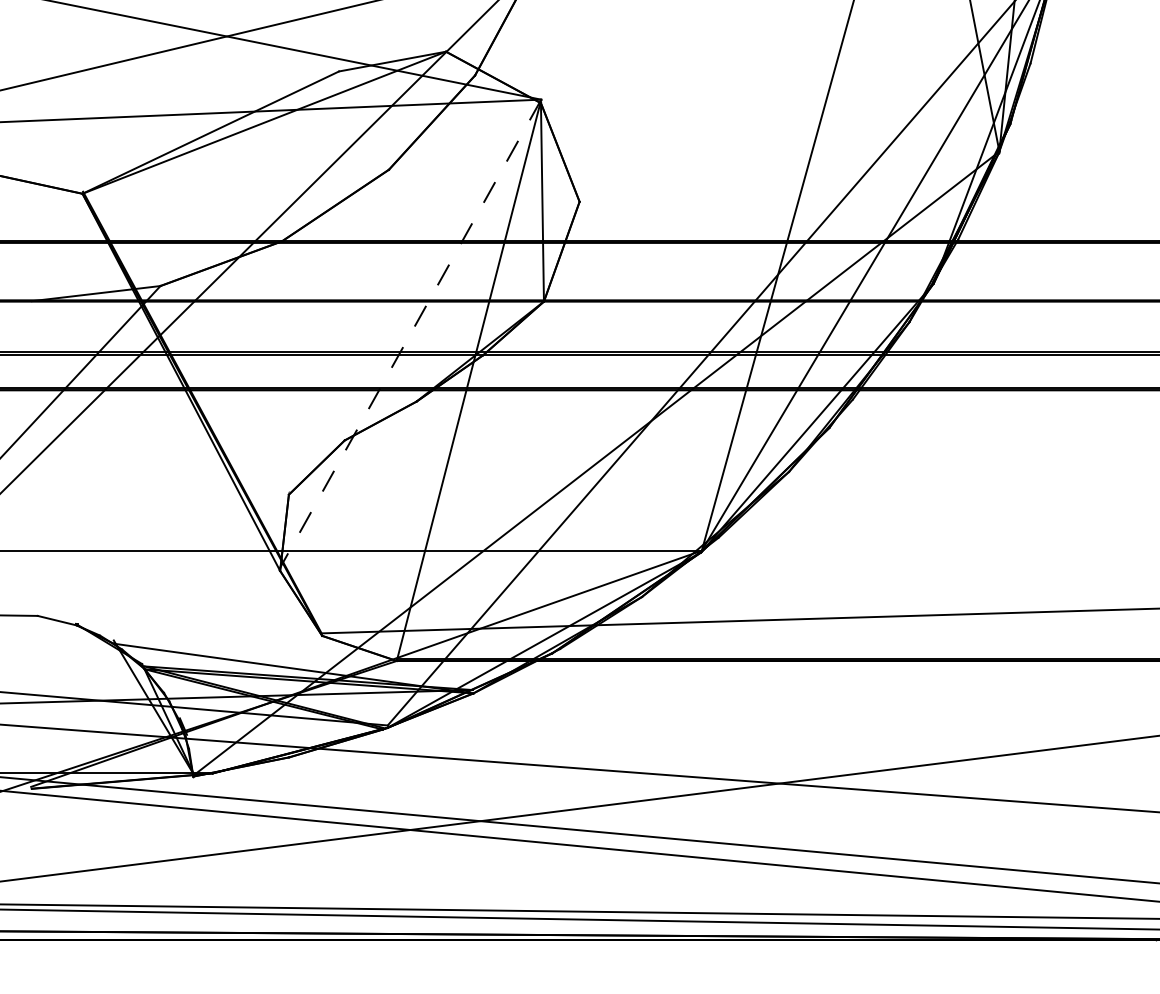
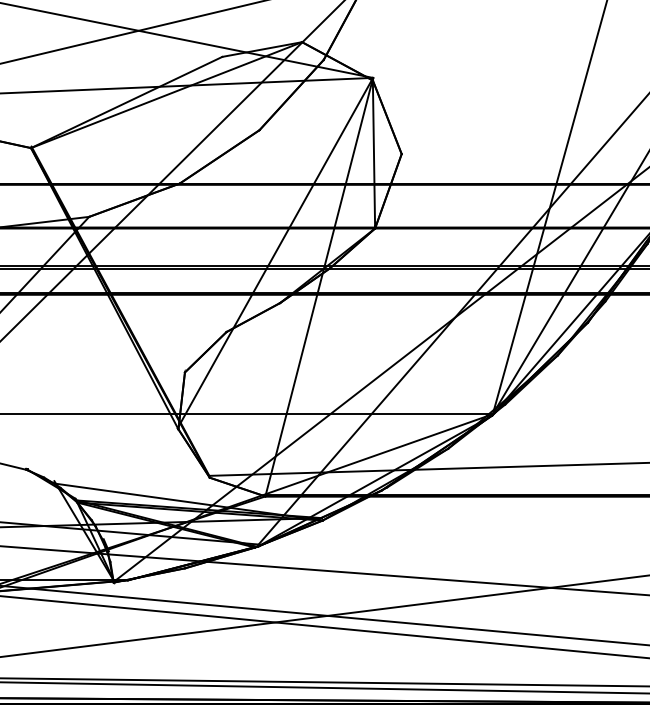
line: (409, 335) -> (274, 253), dashed -> solid

